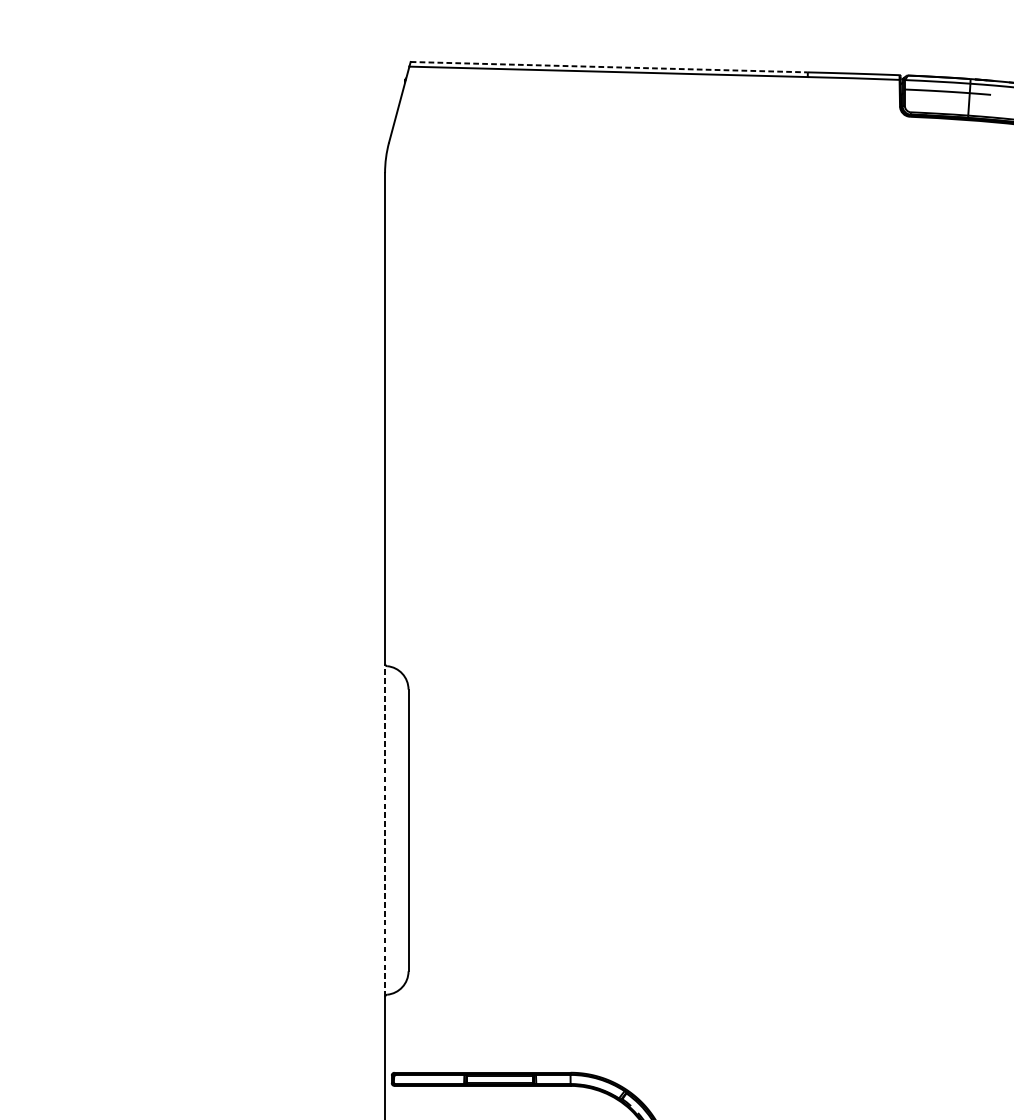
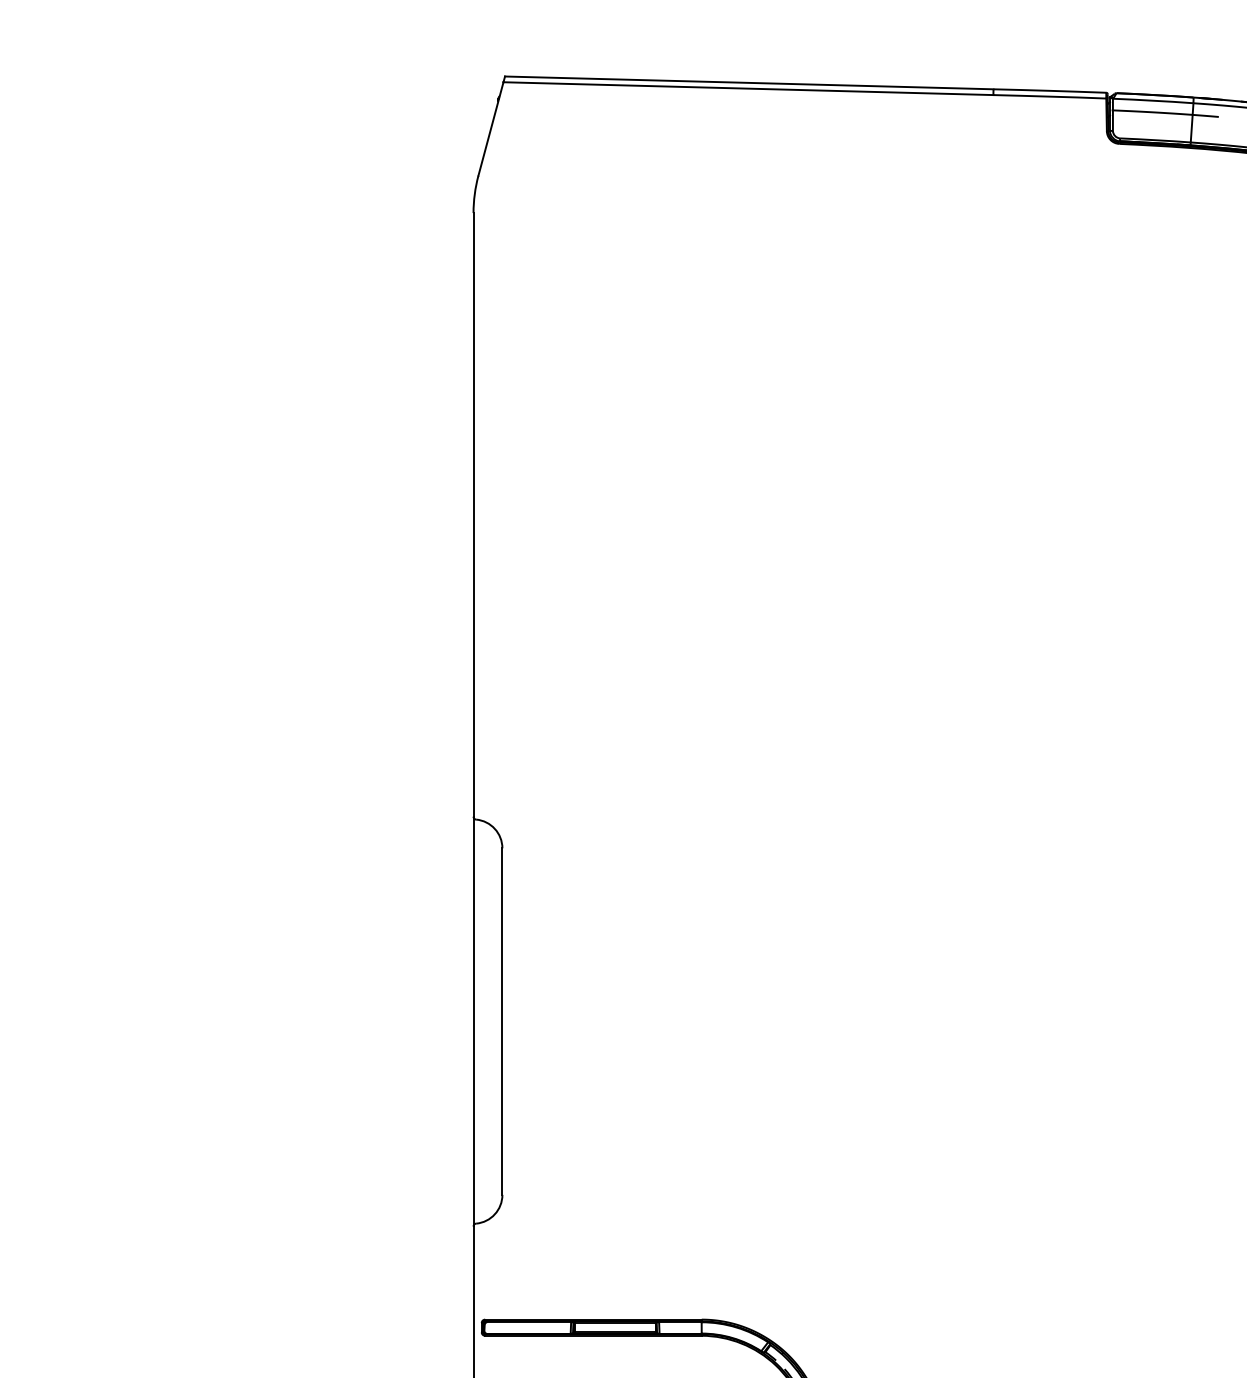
line: (609, 66) -> (749, 82), dashed -> solid
line: (385, 830) -> (473, 1021), dashed -> solid

